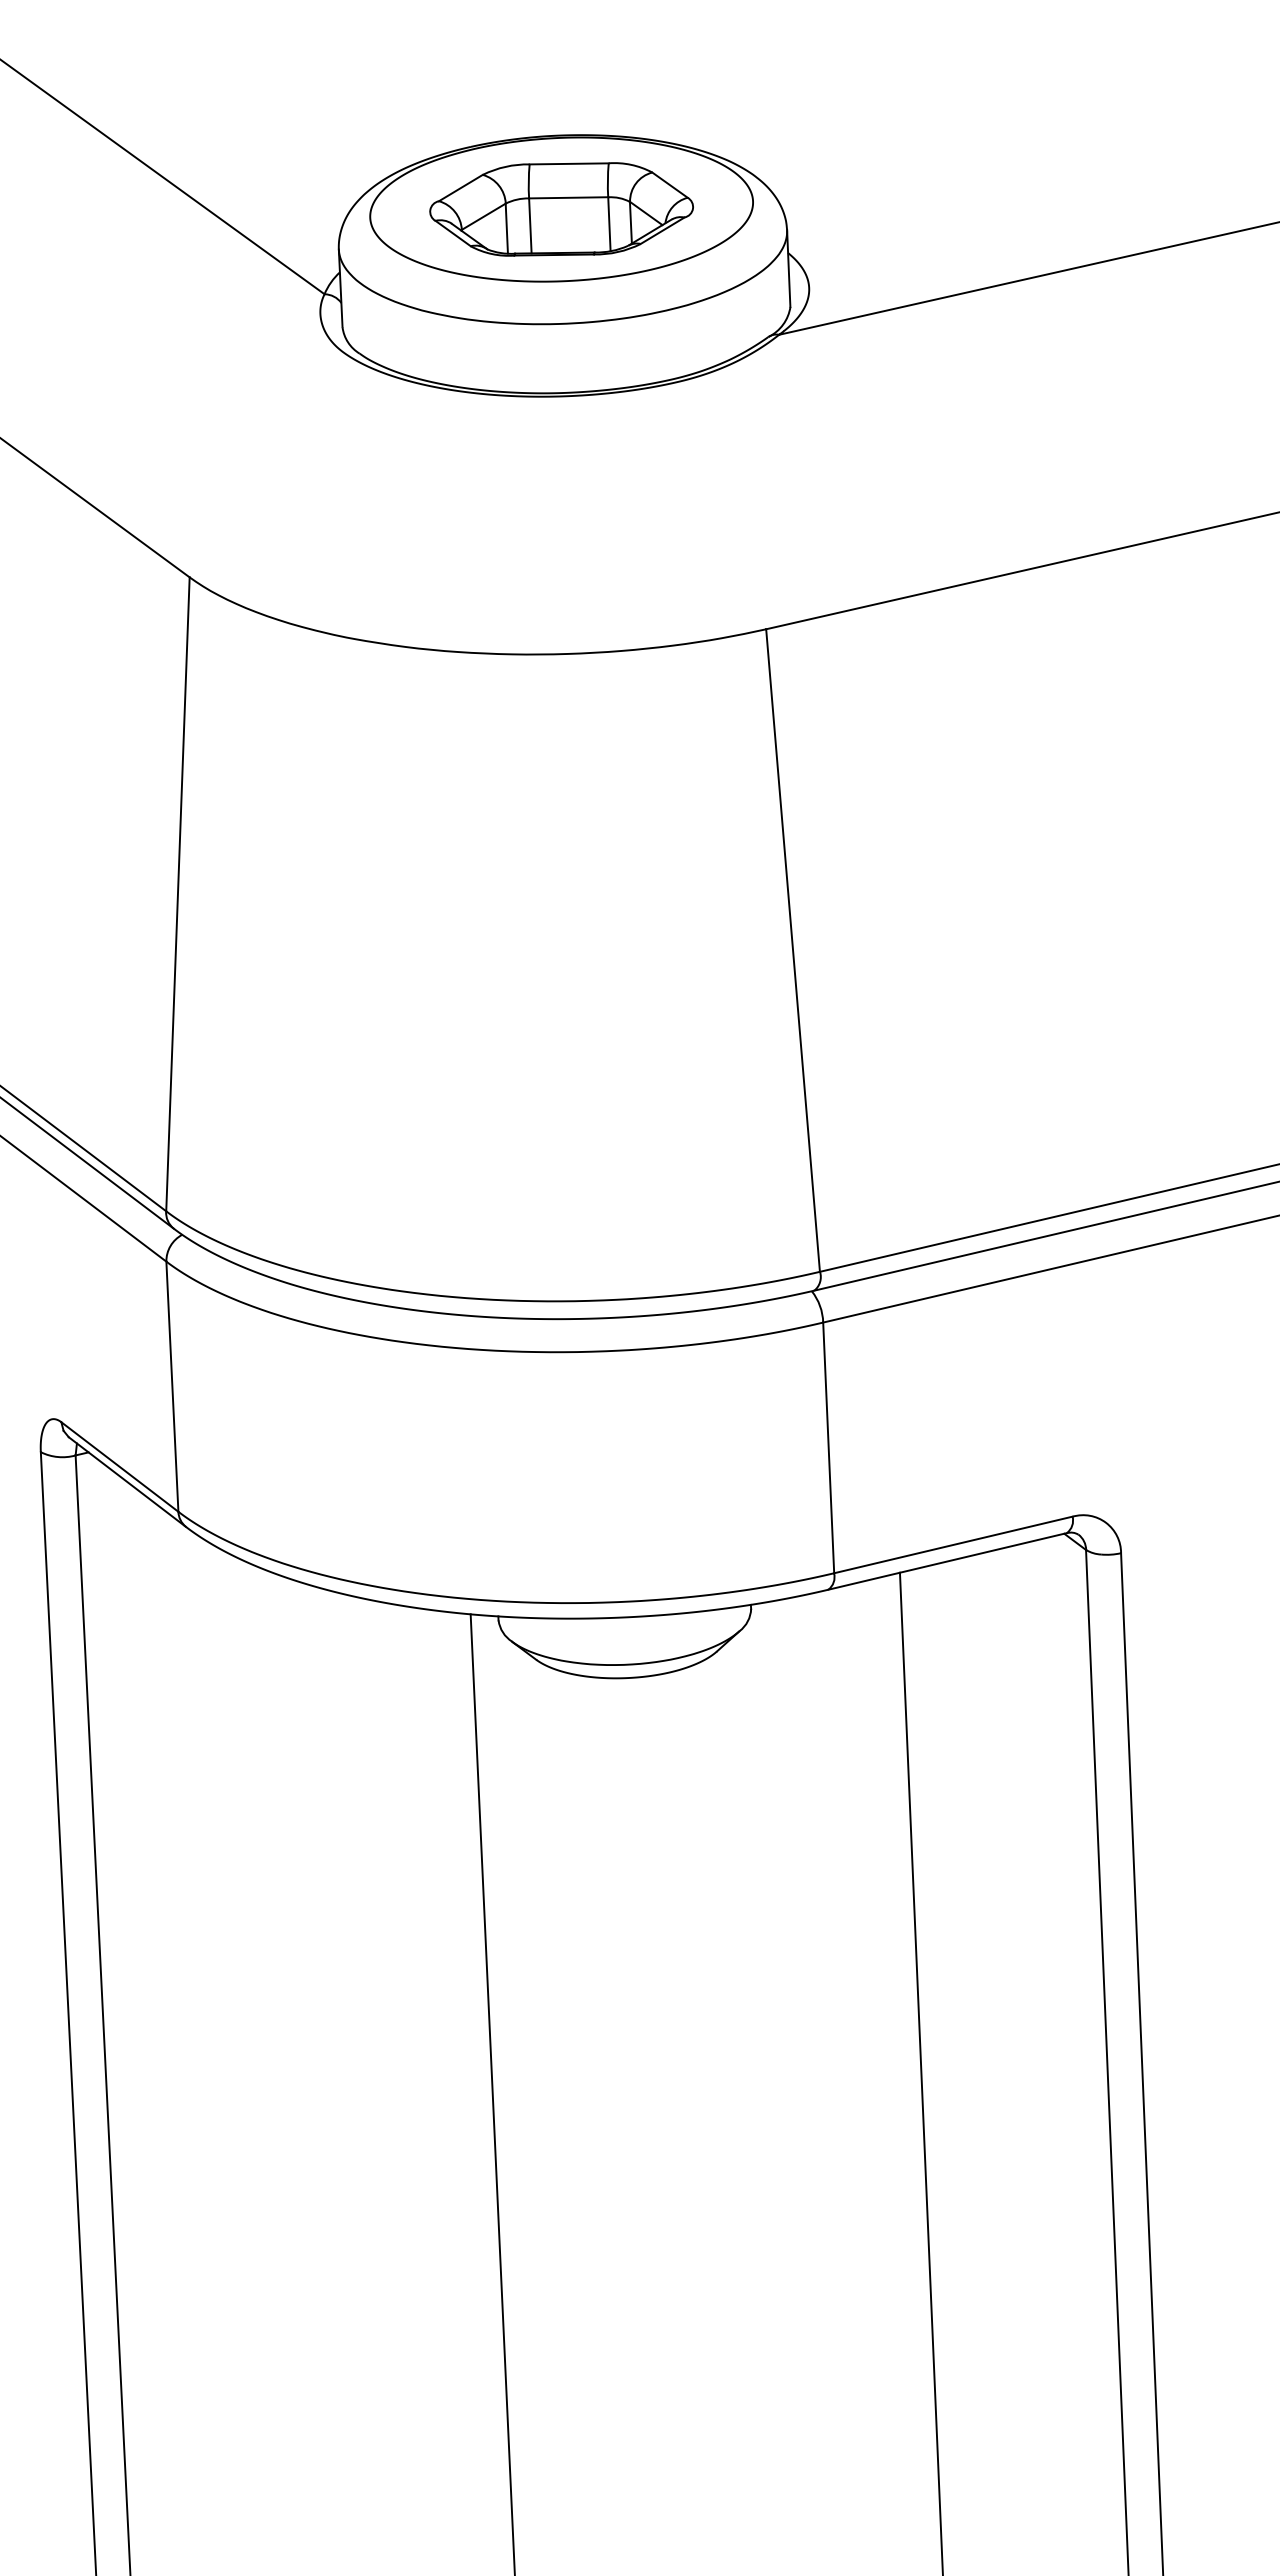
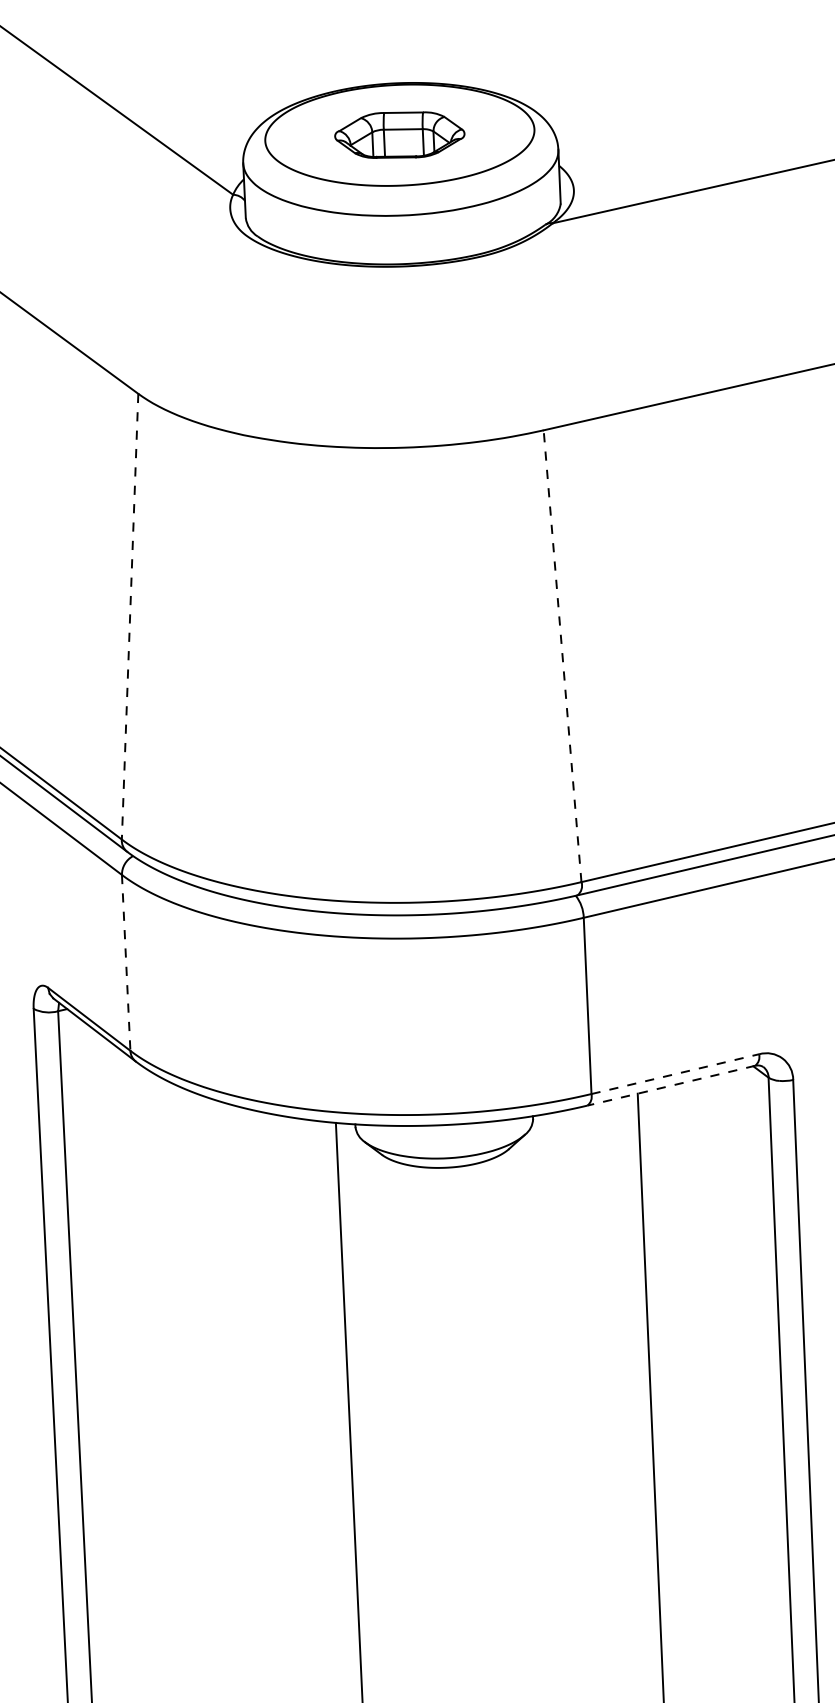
part: (561, 209) -> (399, 135), size x0.7
line: (177, 894) -> (129, 616), solid -> dashed
line: (793, 950) -> (562, 656), solid -> dashed
line: (172, 1387) -> (126, 963), solid -> dashed
line: (953, 1544) -> (675, 1073), solid -> dashed
line: (947, 1561) -> (671, 1085), solid -> dashed

